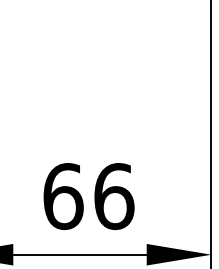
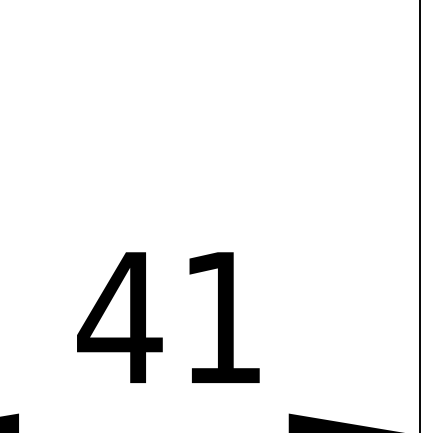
text: (88, 196) -> (171, 317), 66 -> 41

